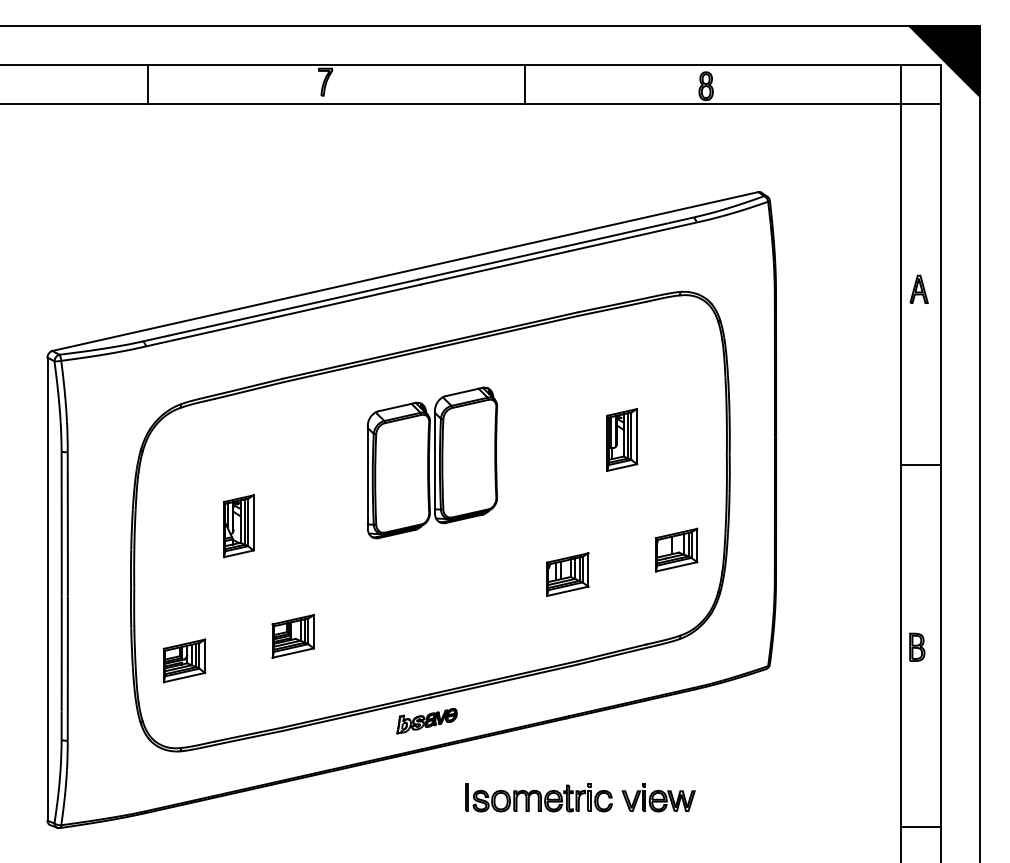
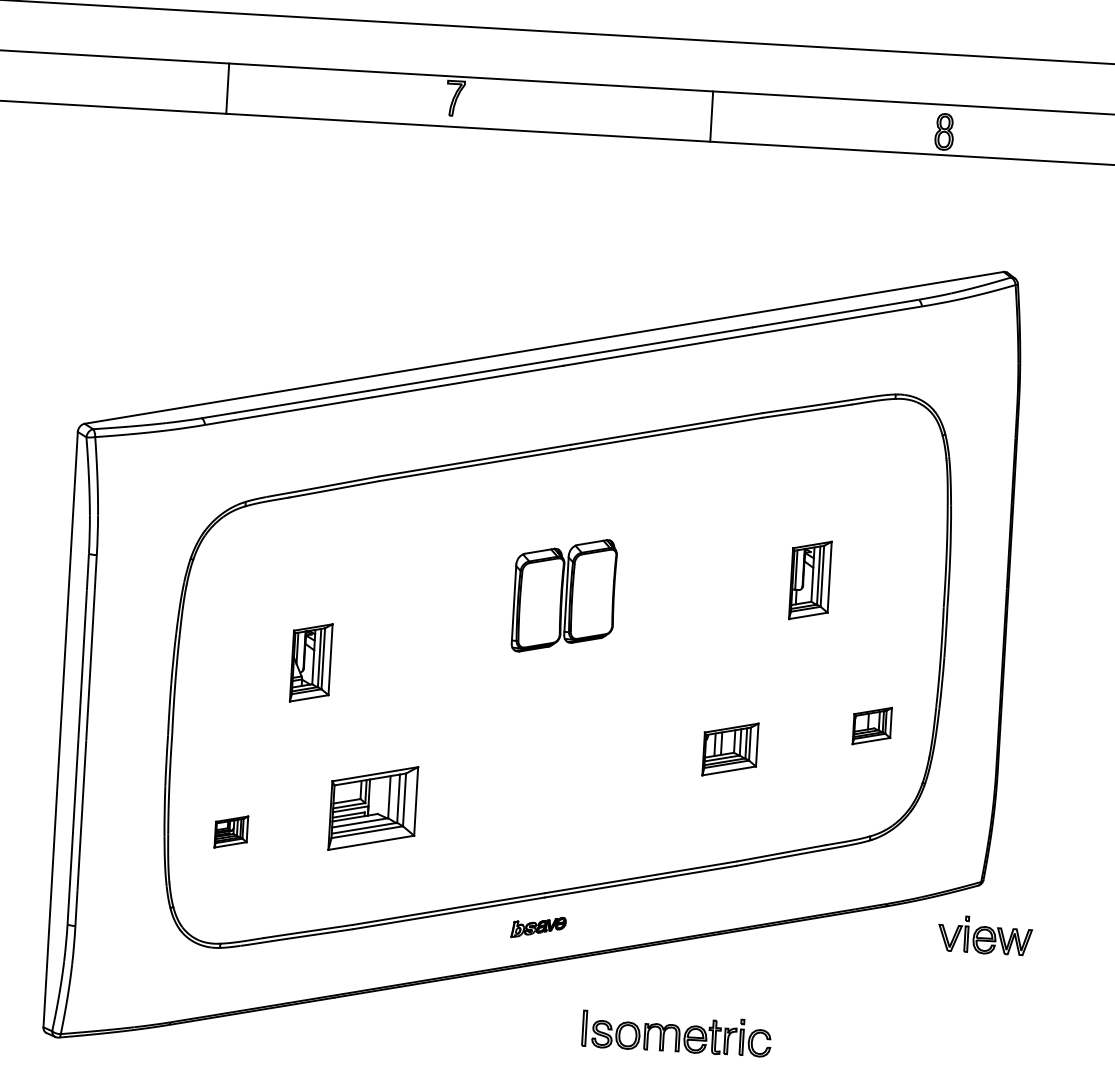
part: (431, 462) -> (563, 595), size x0.6
part: (676, 549) -> (872, 725), size x0.7
part: (292, 636) -> (372, 808), size x1.6
part: (184, 660) -> (231, 831), size x0.6
part: (426, 721) -> (537, 927), size x0.7
part: (658, 797) -> (985, 935), moved

